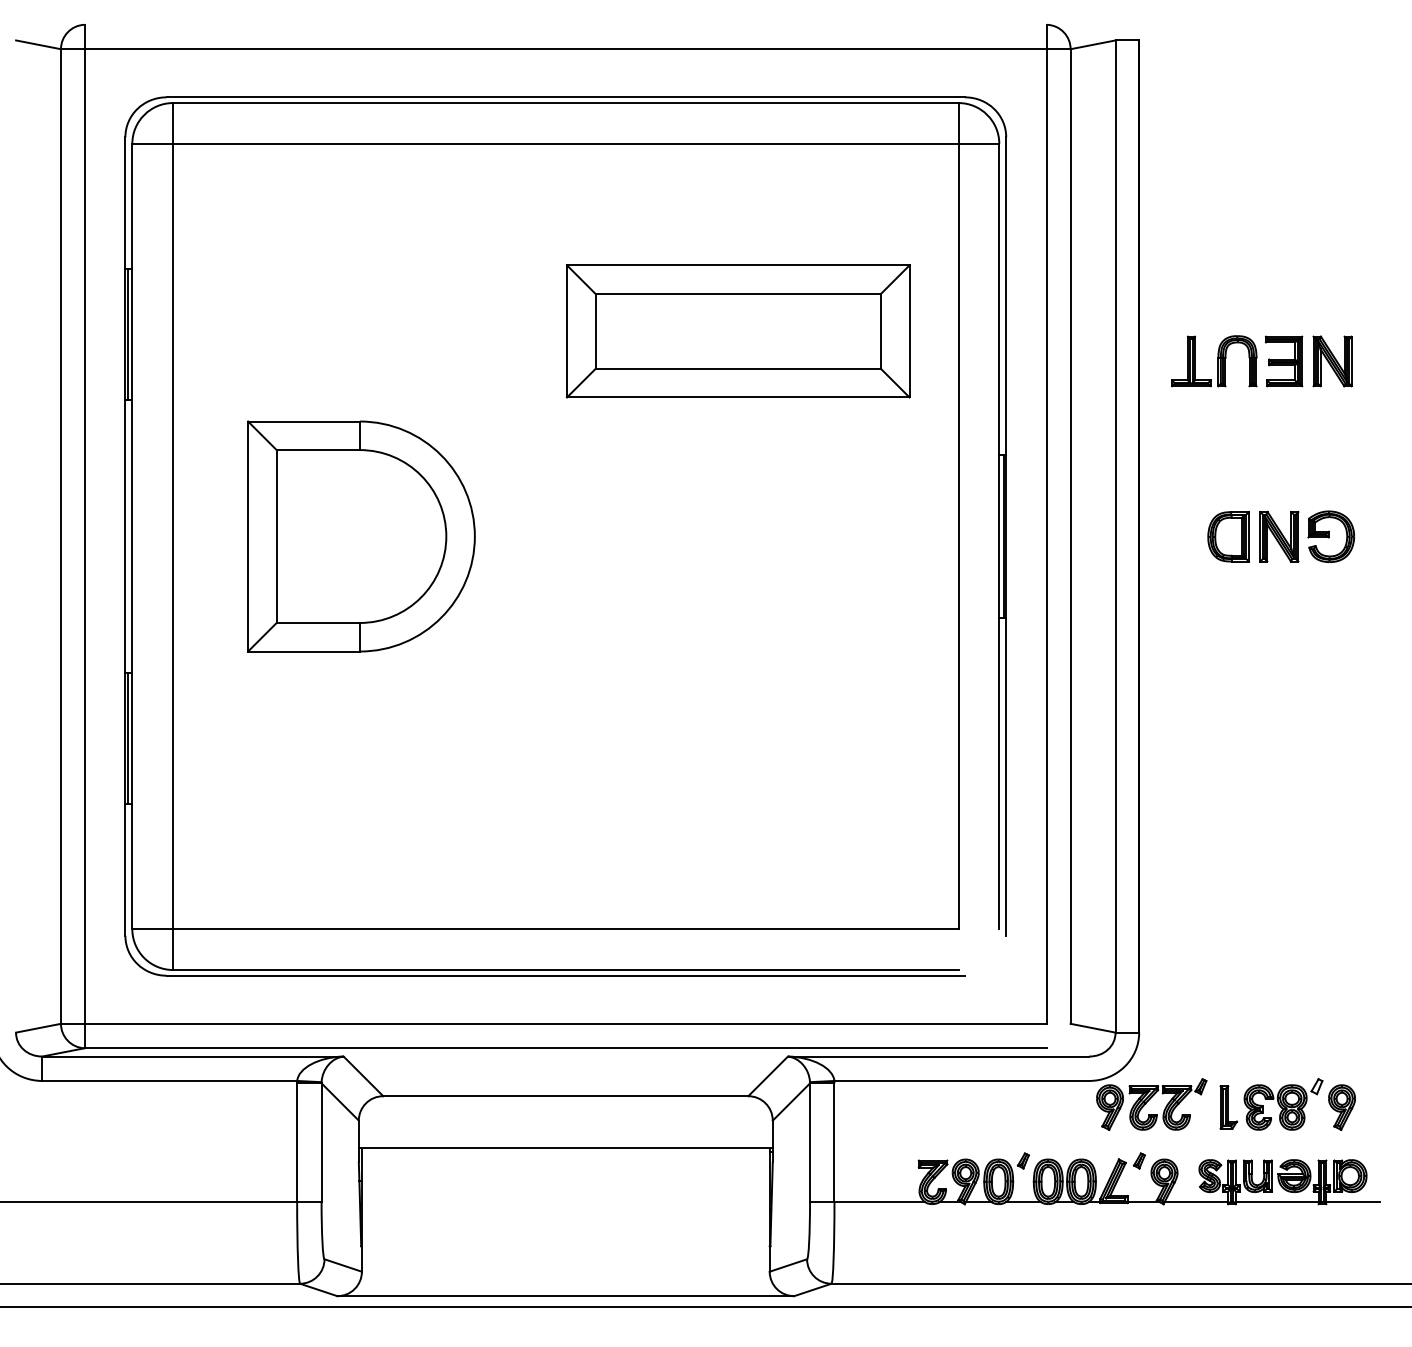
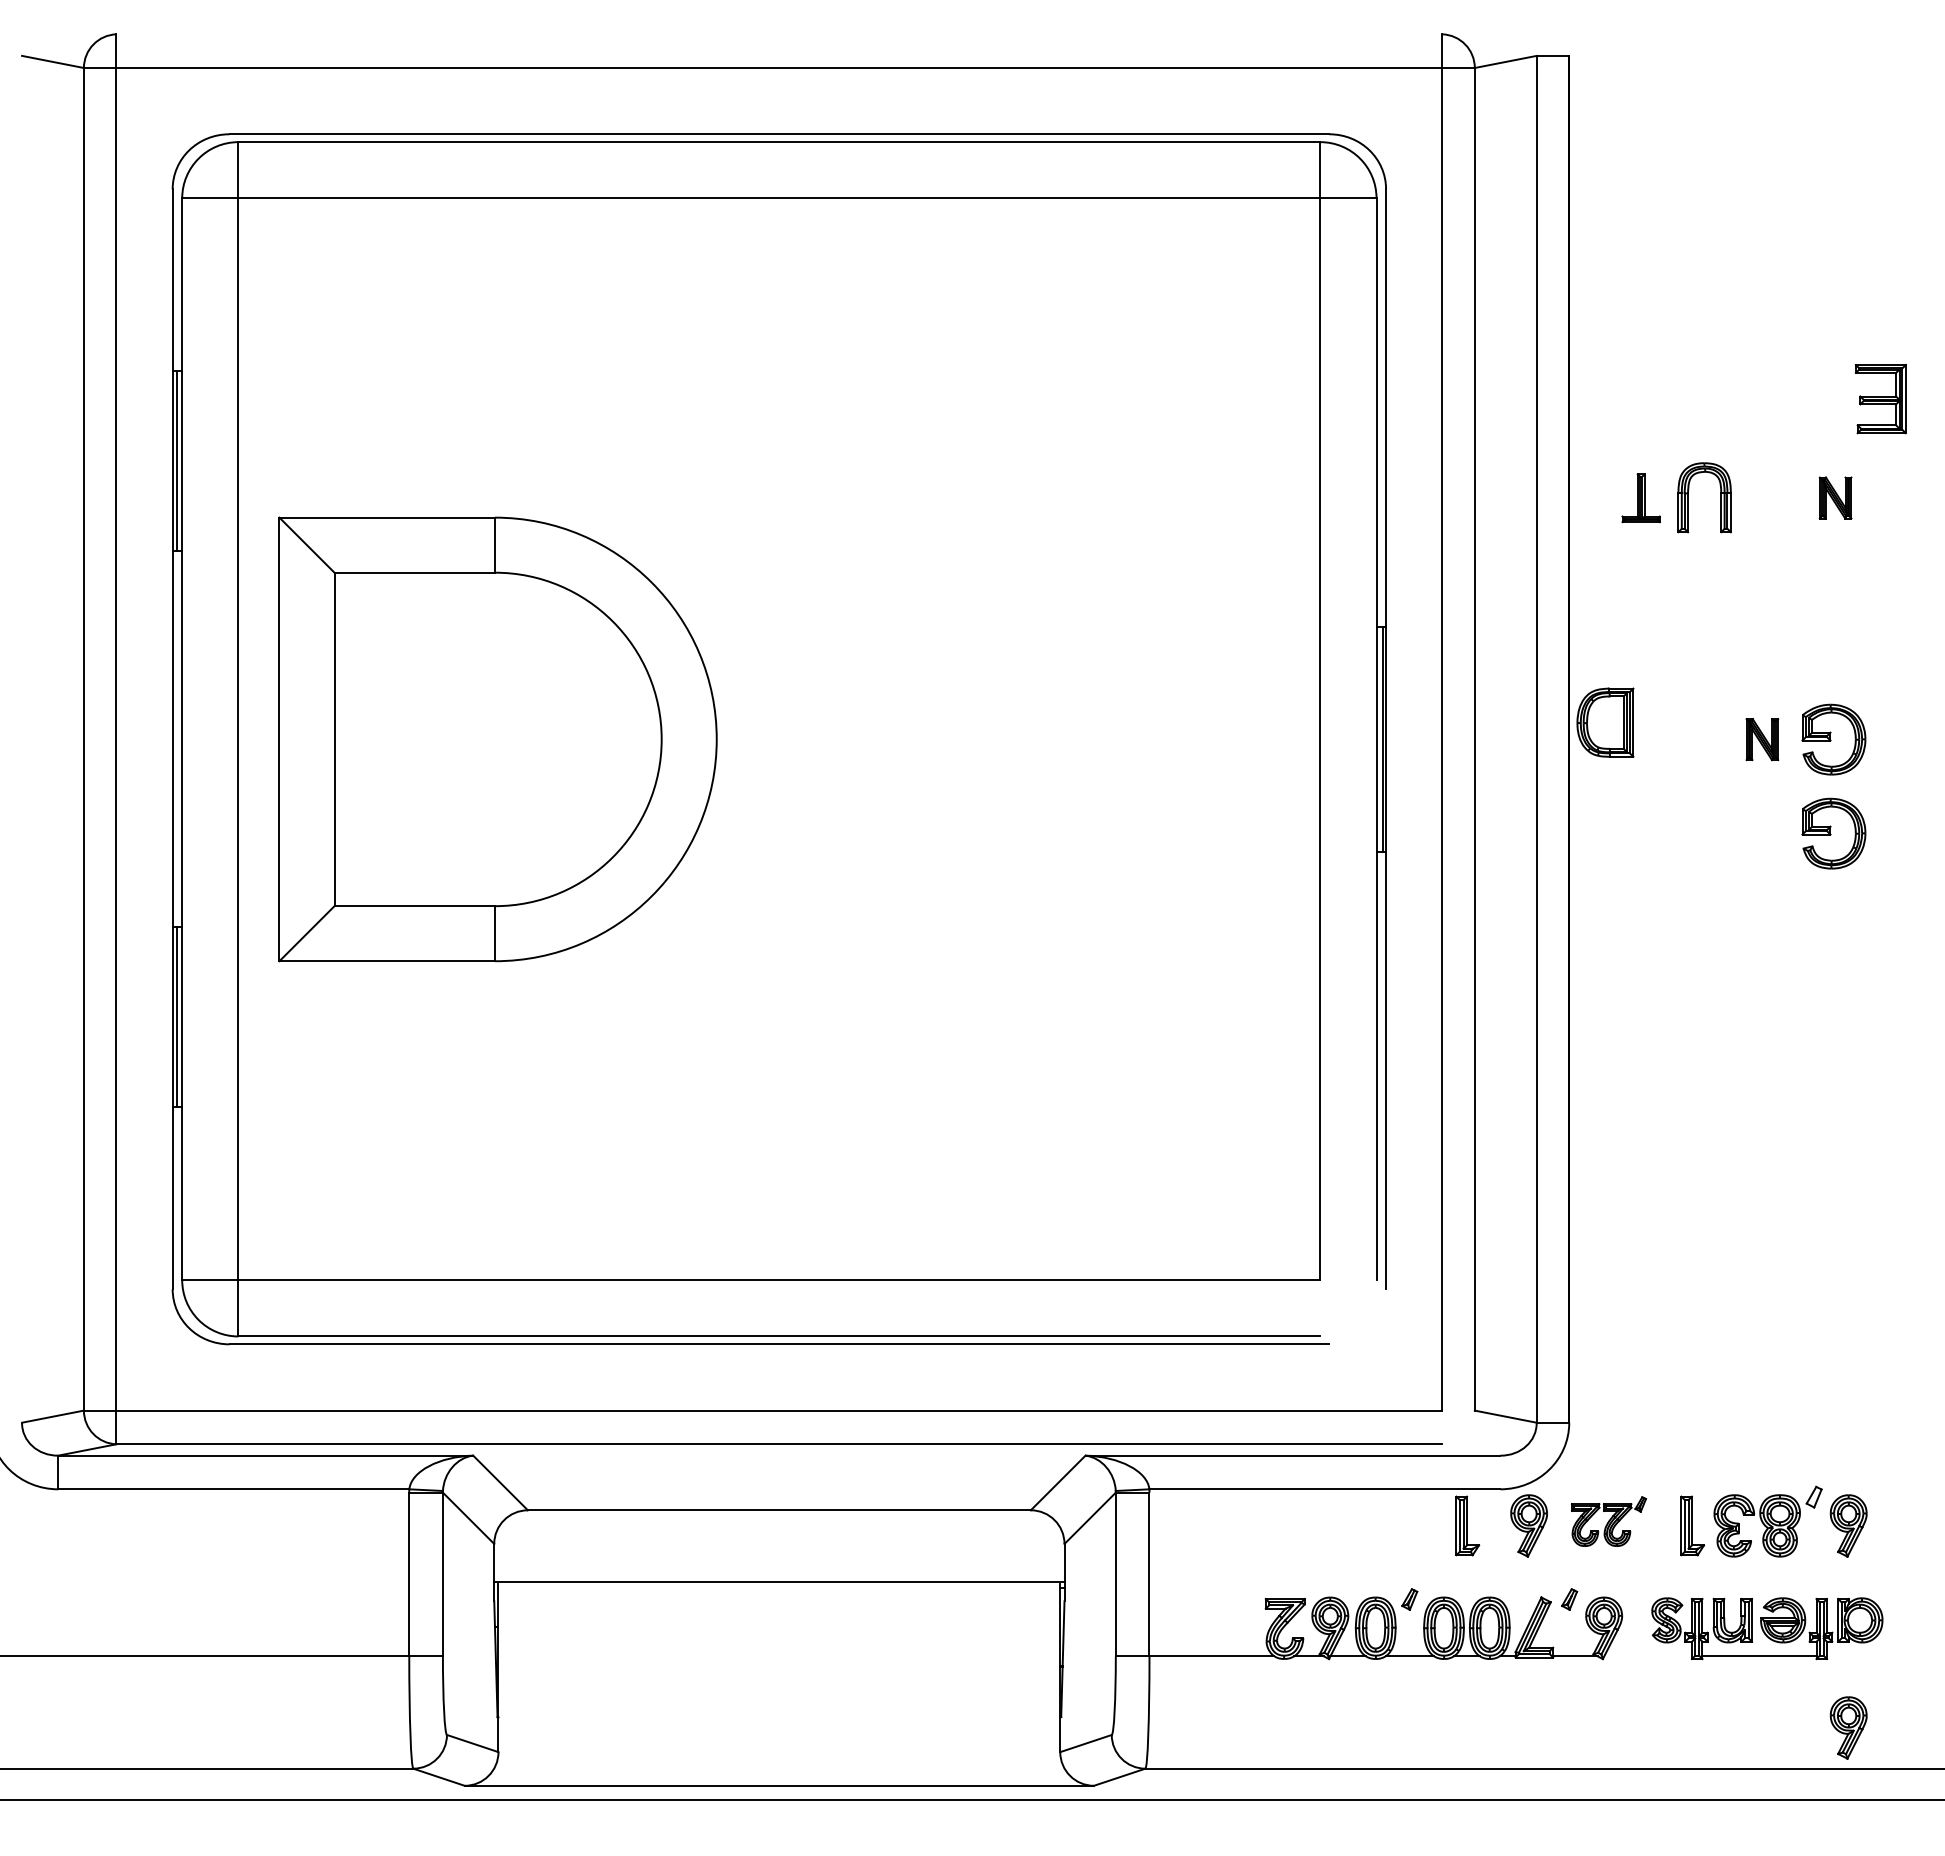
part: (737, 331) -> (1016, 456), removed
part: (1190, 361) -> (1640, 498), size x0.7
part: (1283, 361) -> (1880, 399), moved
part: (1332, 361) -> (1835, 497), size x0.6
part: (361, 535) -> (497, 738), size x1.4
part: (1228, 536) -> (1605, 722), moved
part: (1279, 536) -> (1762, 739), size x0.6
part: (1330, 604) -> (1833, 833), added
part: (1167, 1104) -> (1608, 1521), size x0.7
part: (1065, 1107) -> (1467, 1525), added
line: (1195, 1202) -> (1647, 1656), removed
line: (1352, 1202) -> (1863, 1656), removed
part: (1341, 1253) -> (1848, 1727), added

